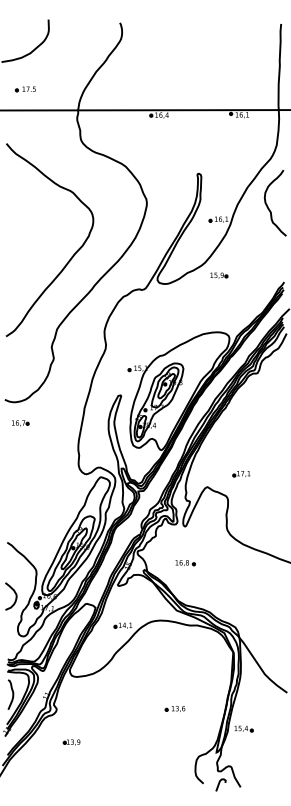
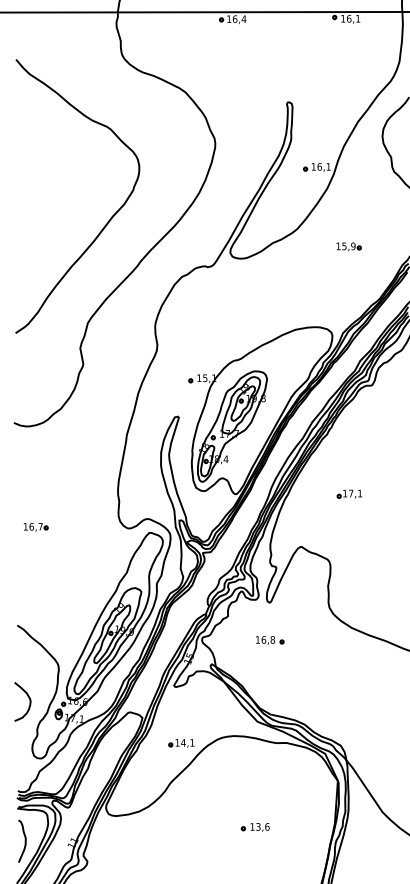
part: (219, 275) -> (349, 246), moved
part: (20, 423) -> (36, 527), moved
part: (241, 474) -> (349, 494), moved
part: (185, 563) -> (270, 640), moved
part: (174, 708) -> (254, 826), moved

